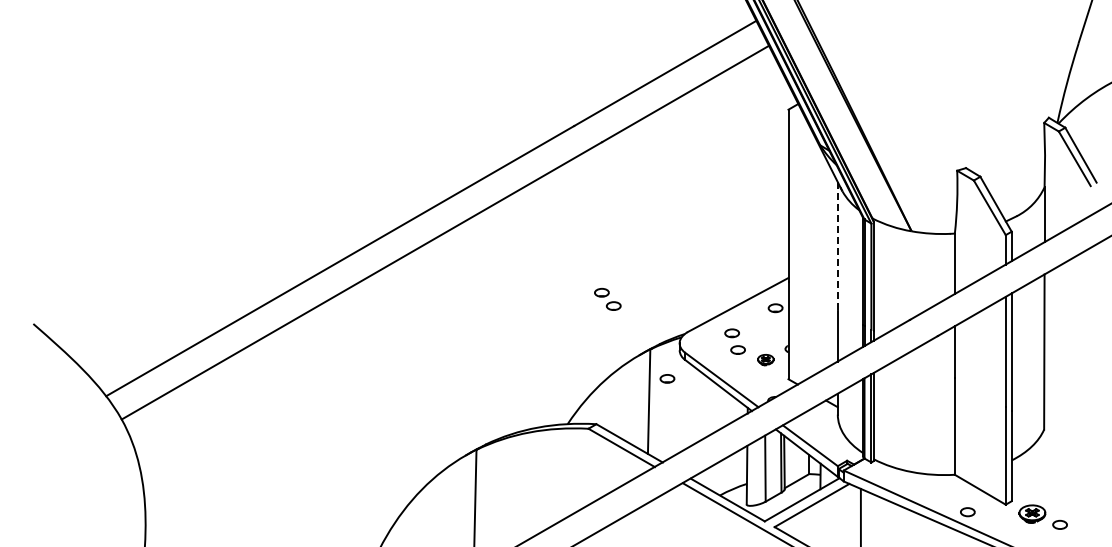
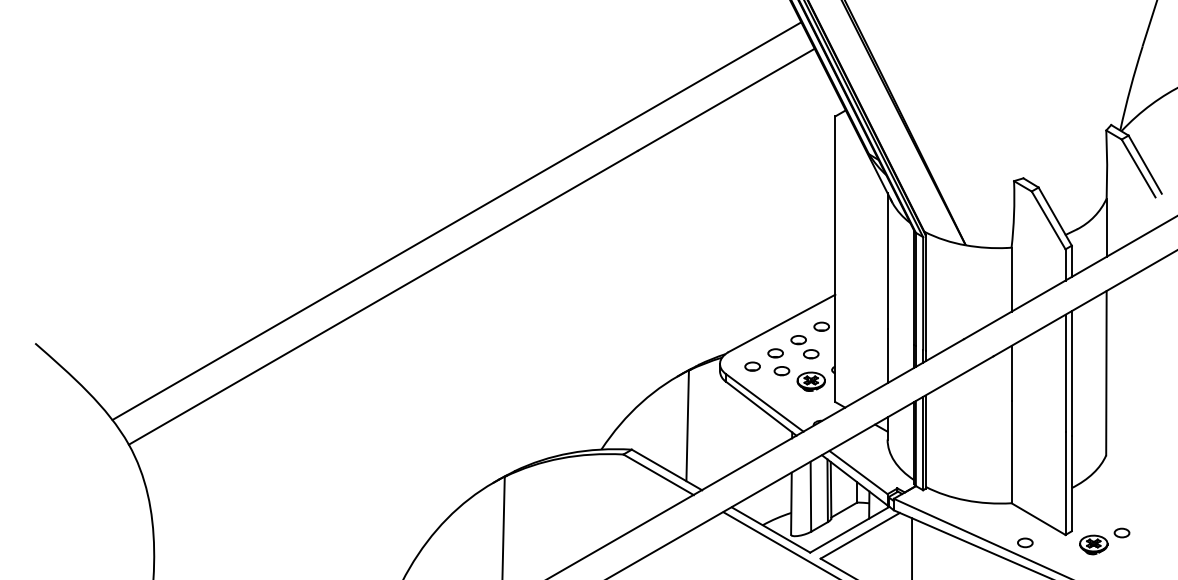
line: (837, 246) -> (887, 261), dashed -> solid
part: (607, 298) -> (804, 346), moved
part: (765, 359) -> (810, 381), size x1.67
part: (667, 378) -> (752, 366), moved
part: (1059, 524) -> (1121, 532), moved

